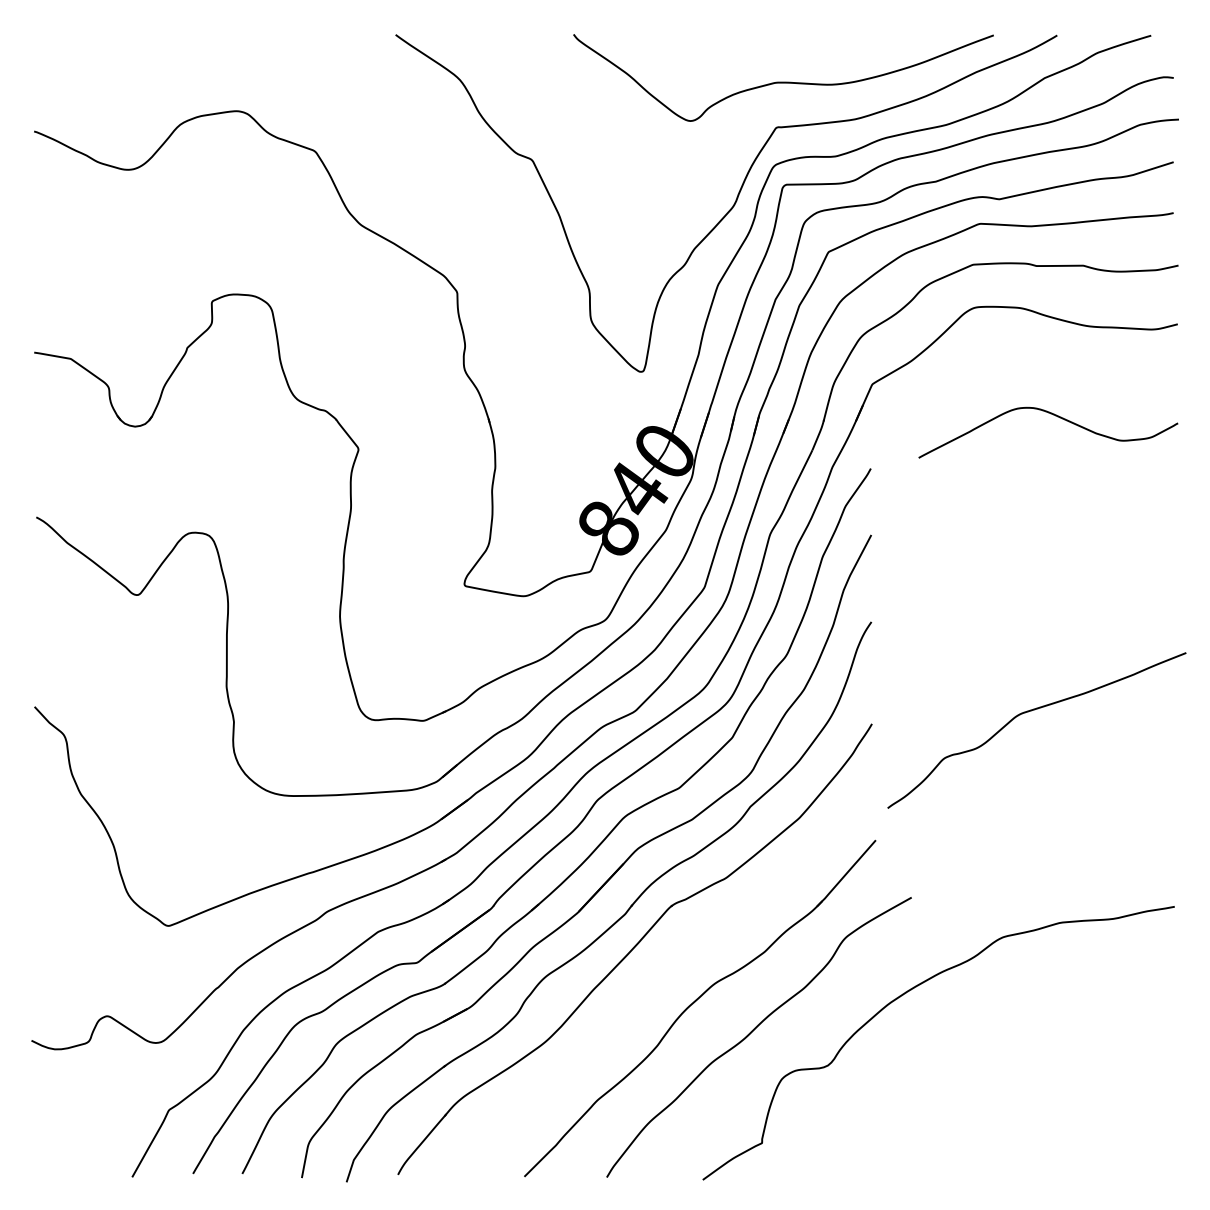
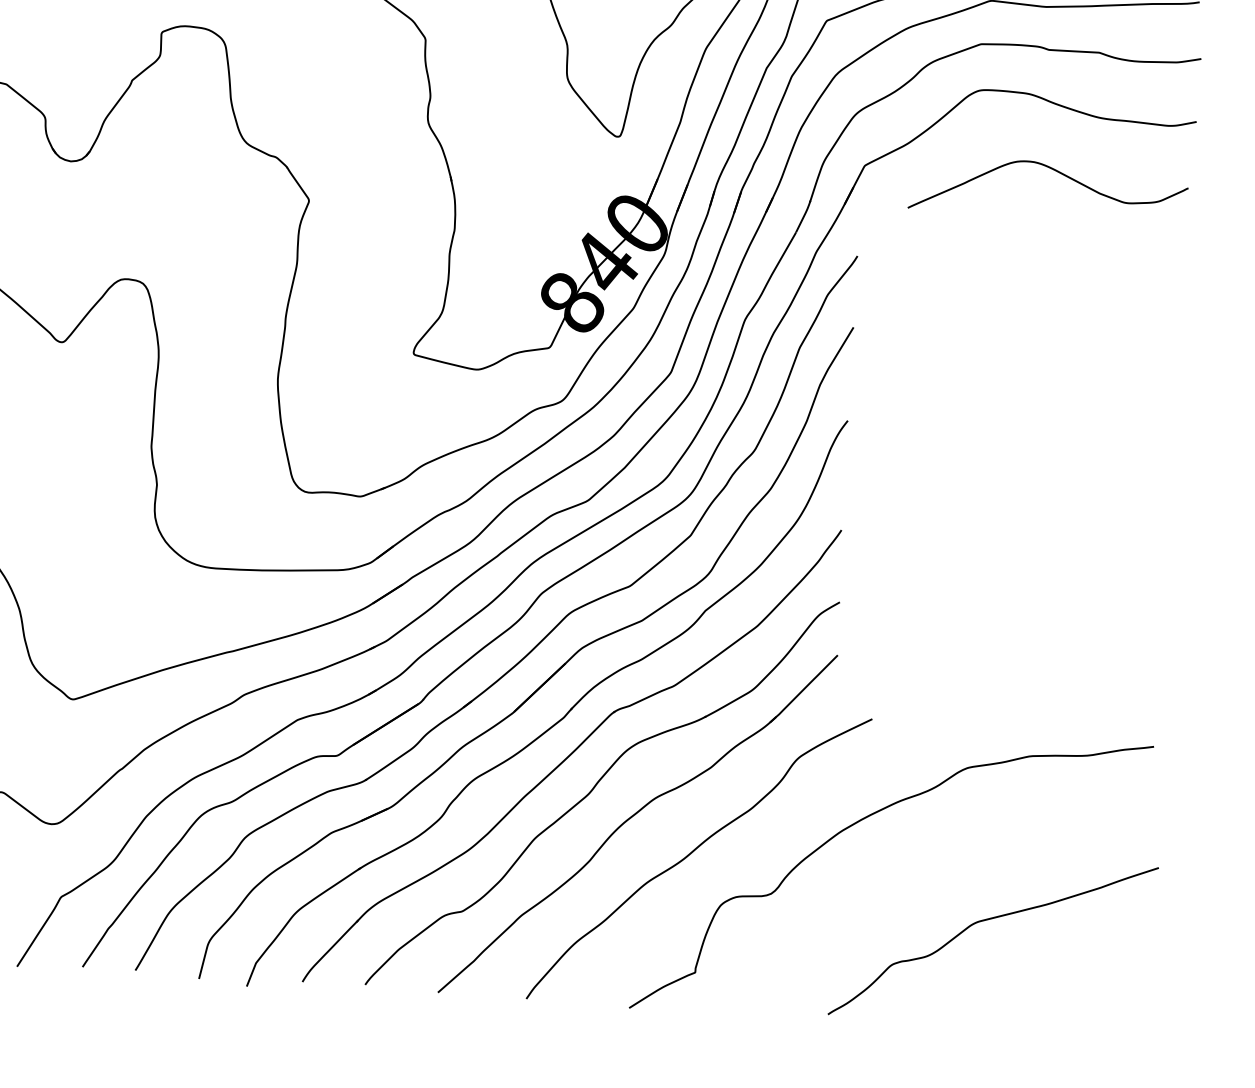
curve: (1055, 416) -> (1057, 172), moved
curve: (1031, 711) -> (988, 920), moved
part: (658, 977) -> (595, 787), added

